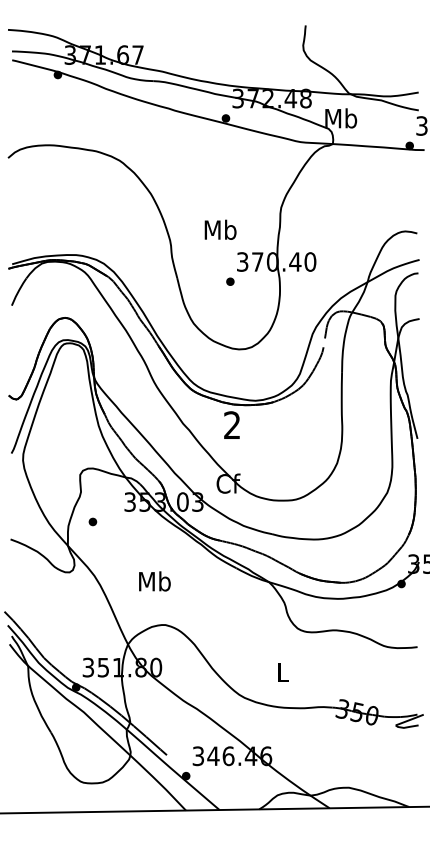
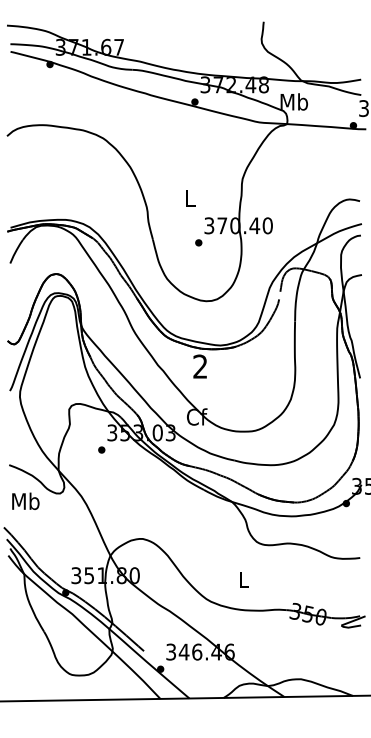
text: (220, 229) -> (190, 197), Mb -> L
part: (92, 521) -> (101, 449), moved
text: (154, 581) -> (25, 501), moved

